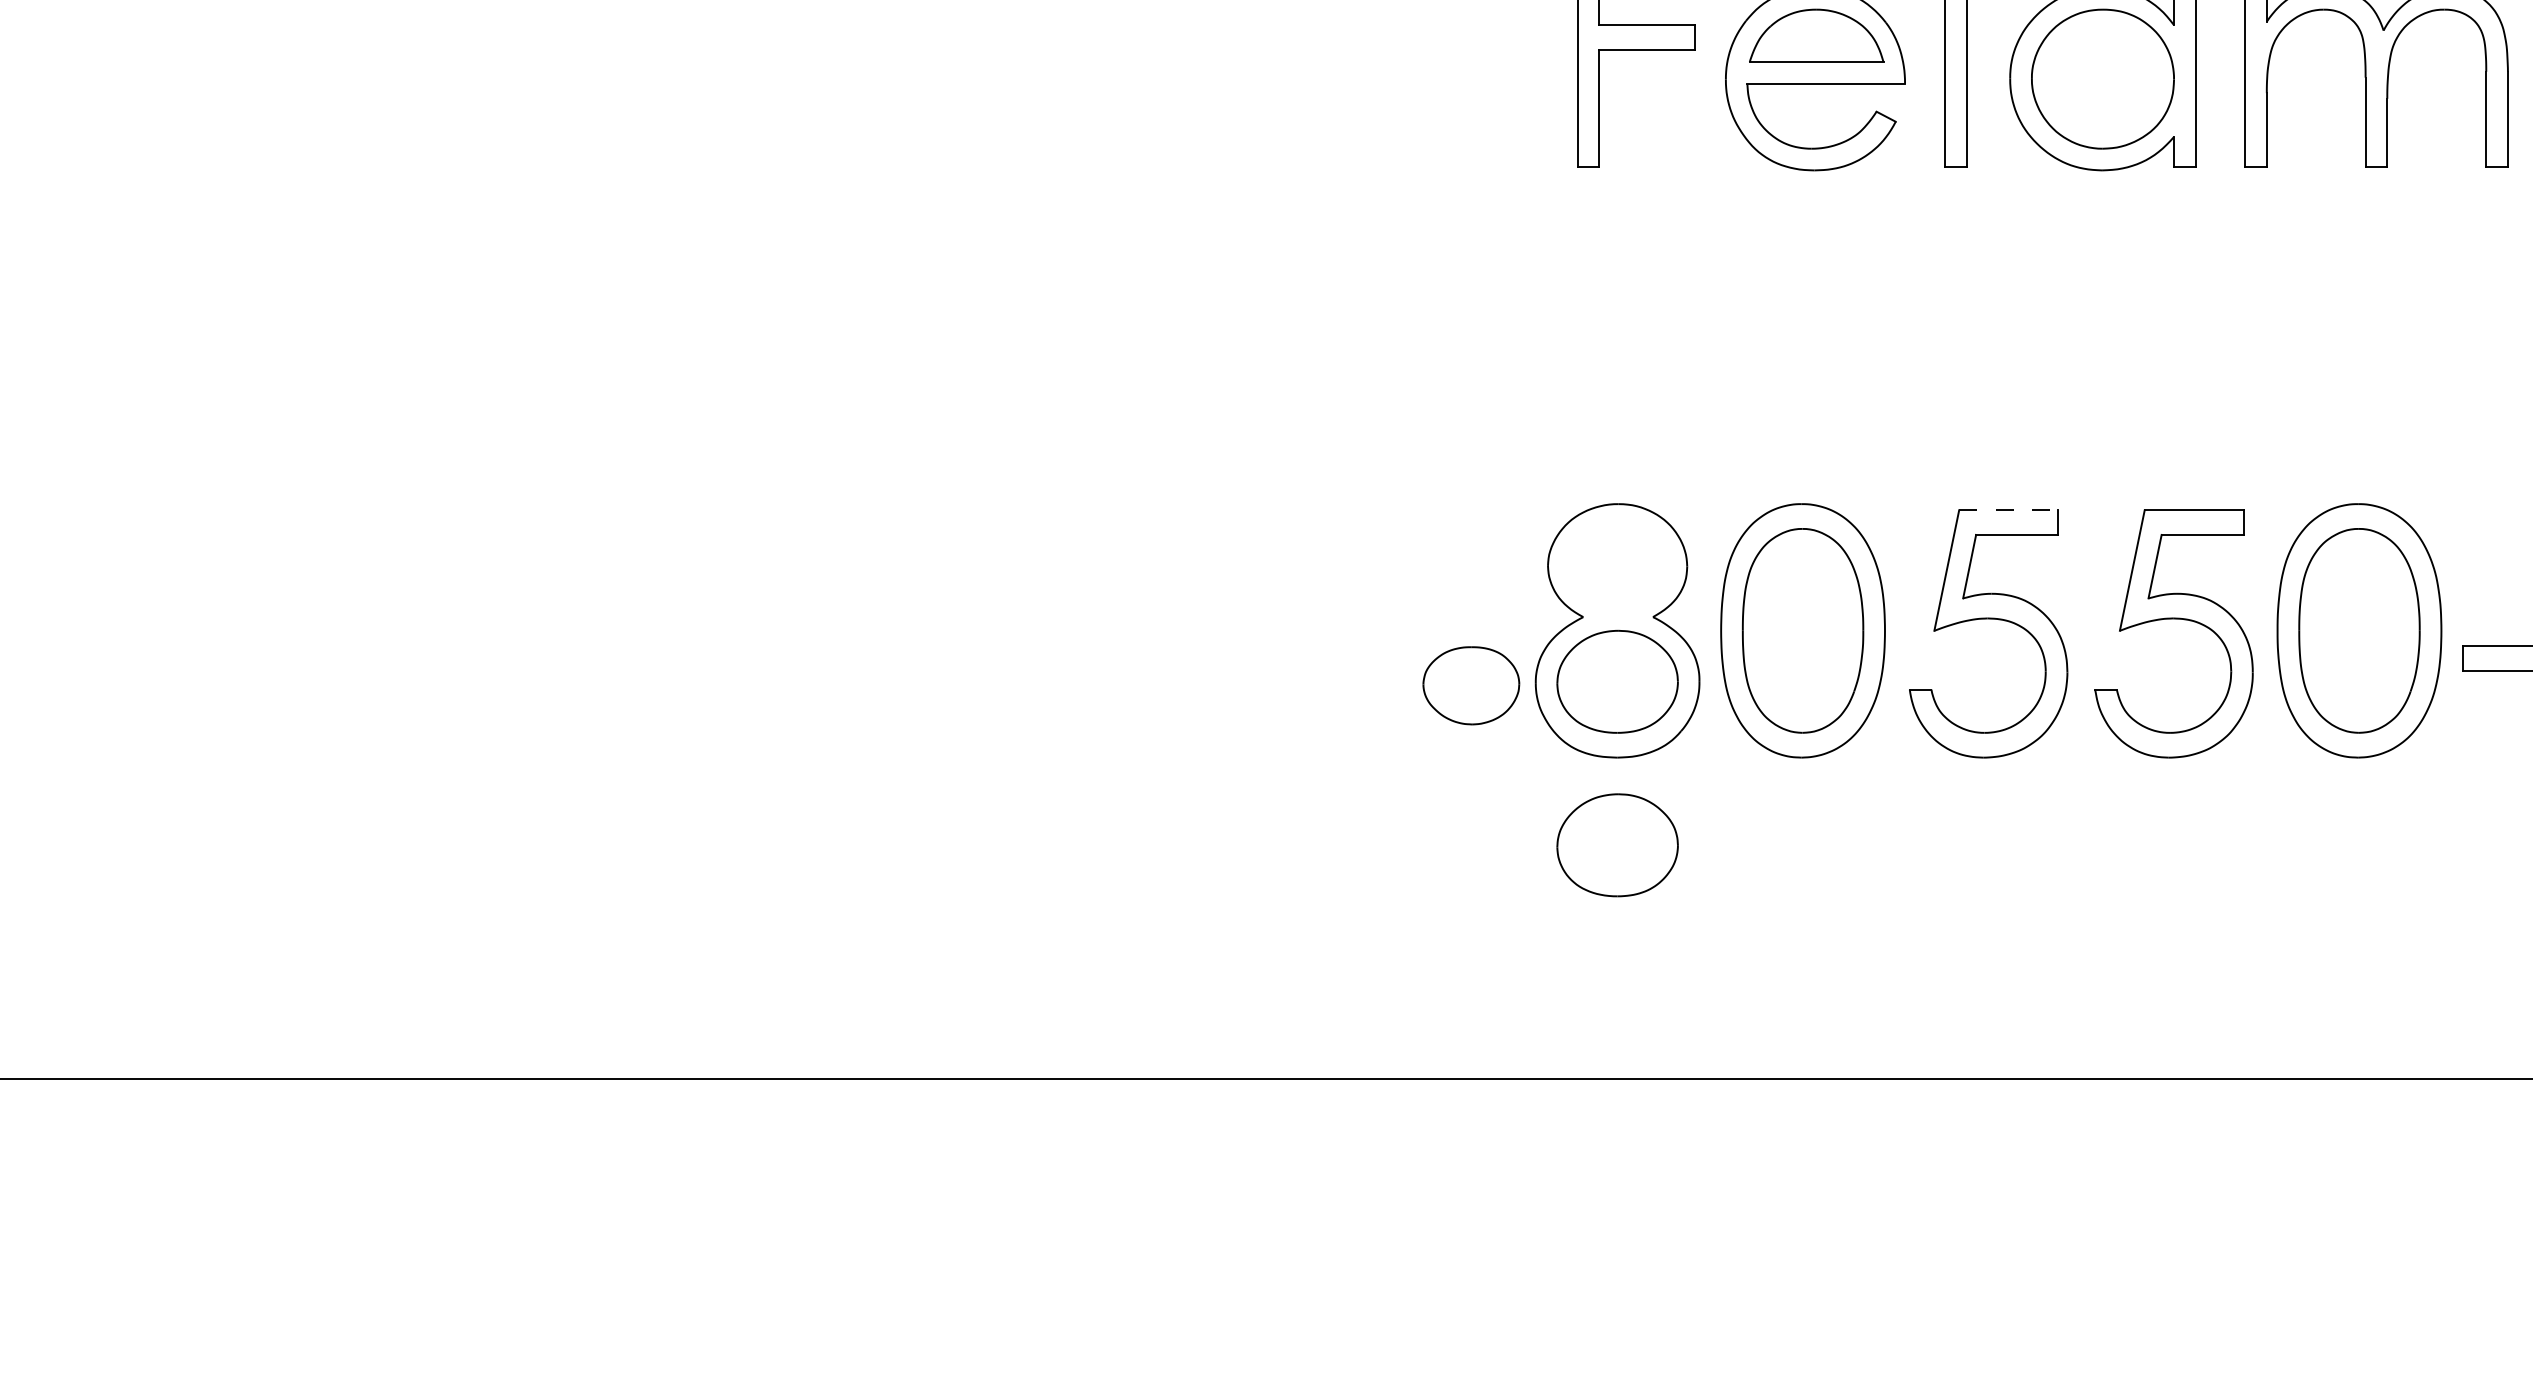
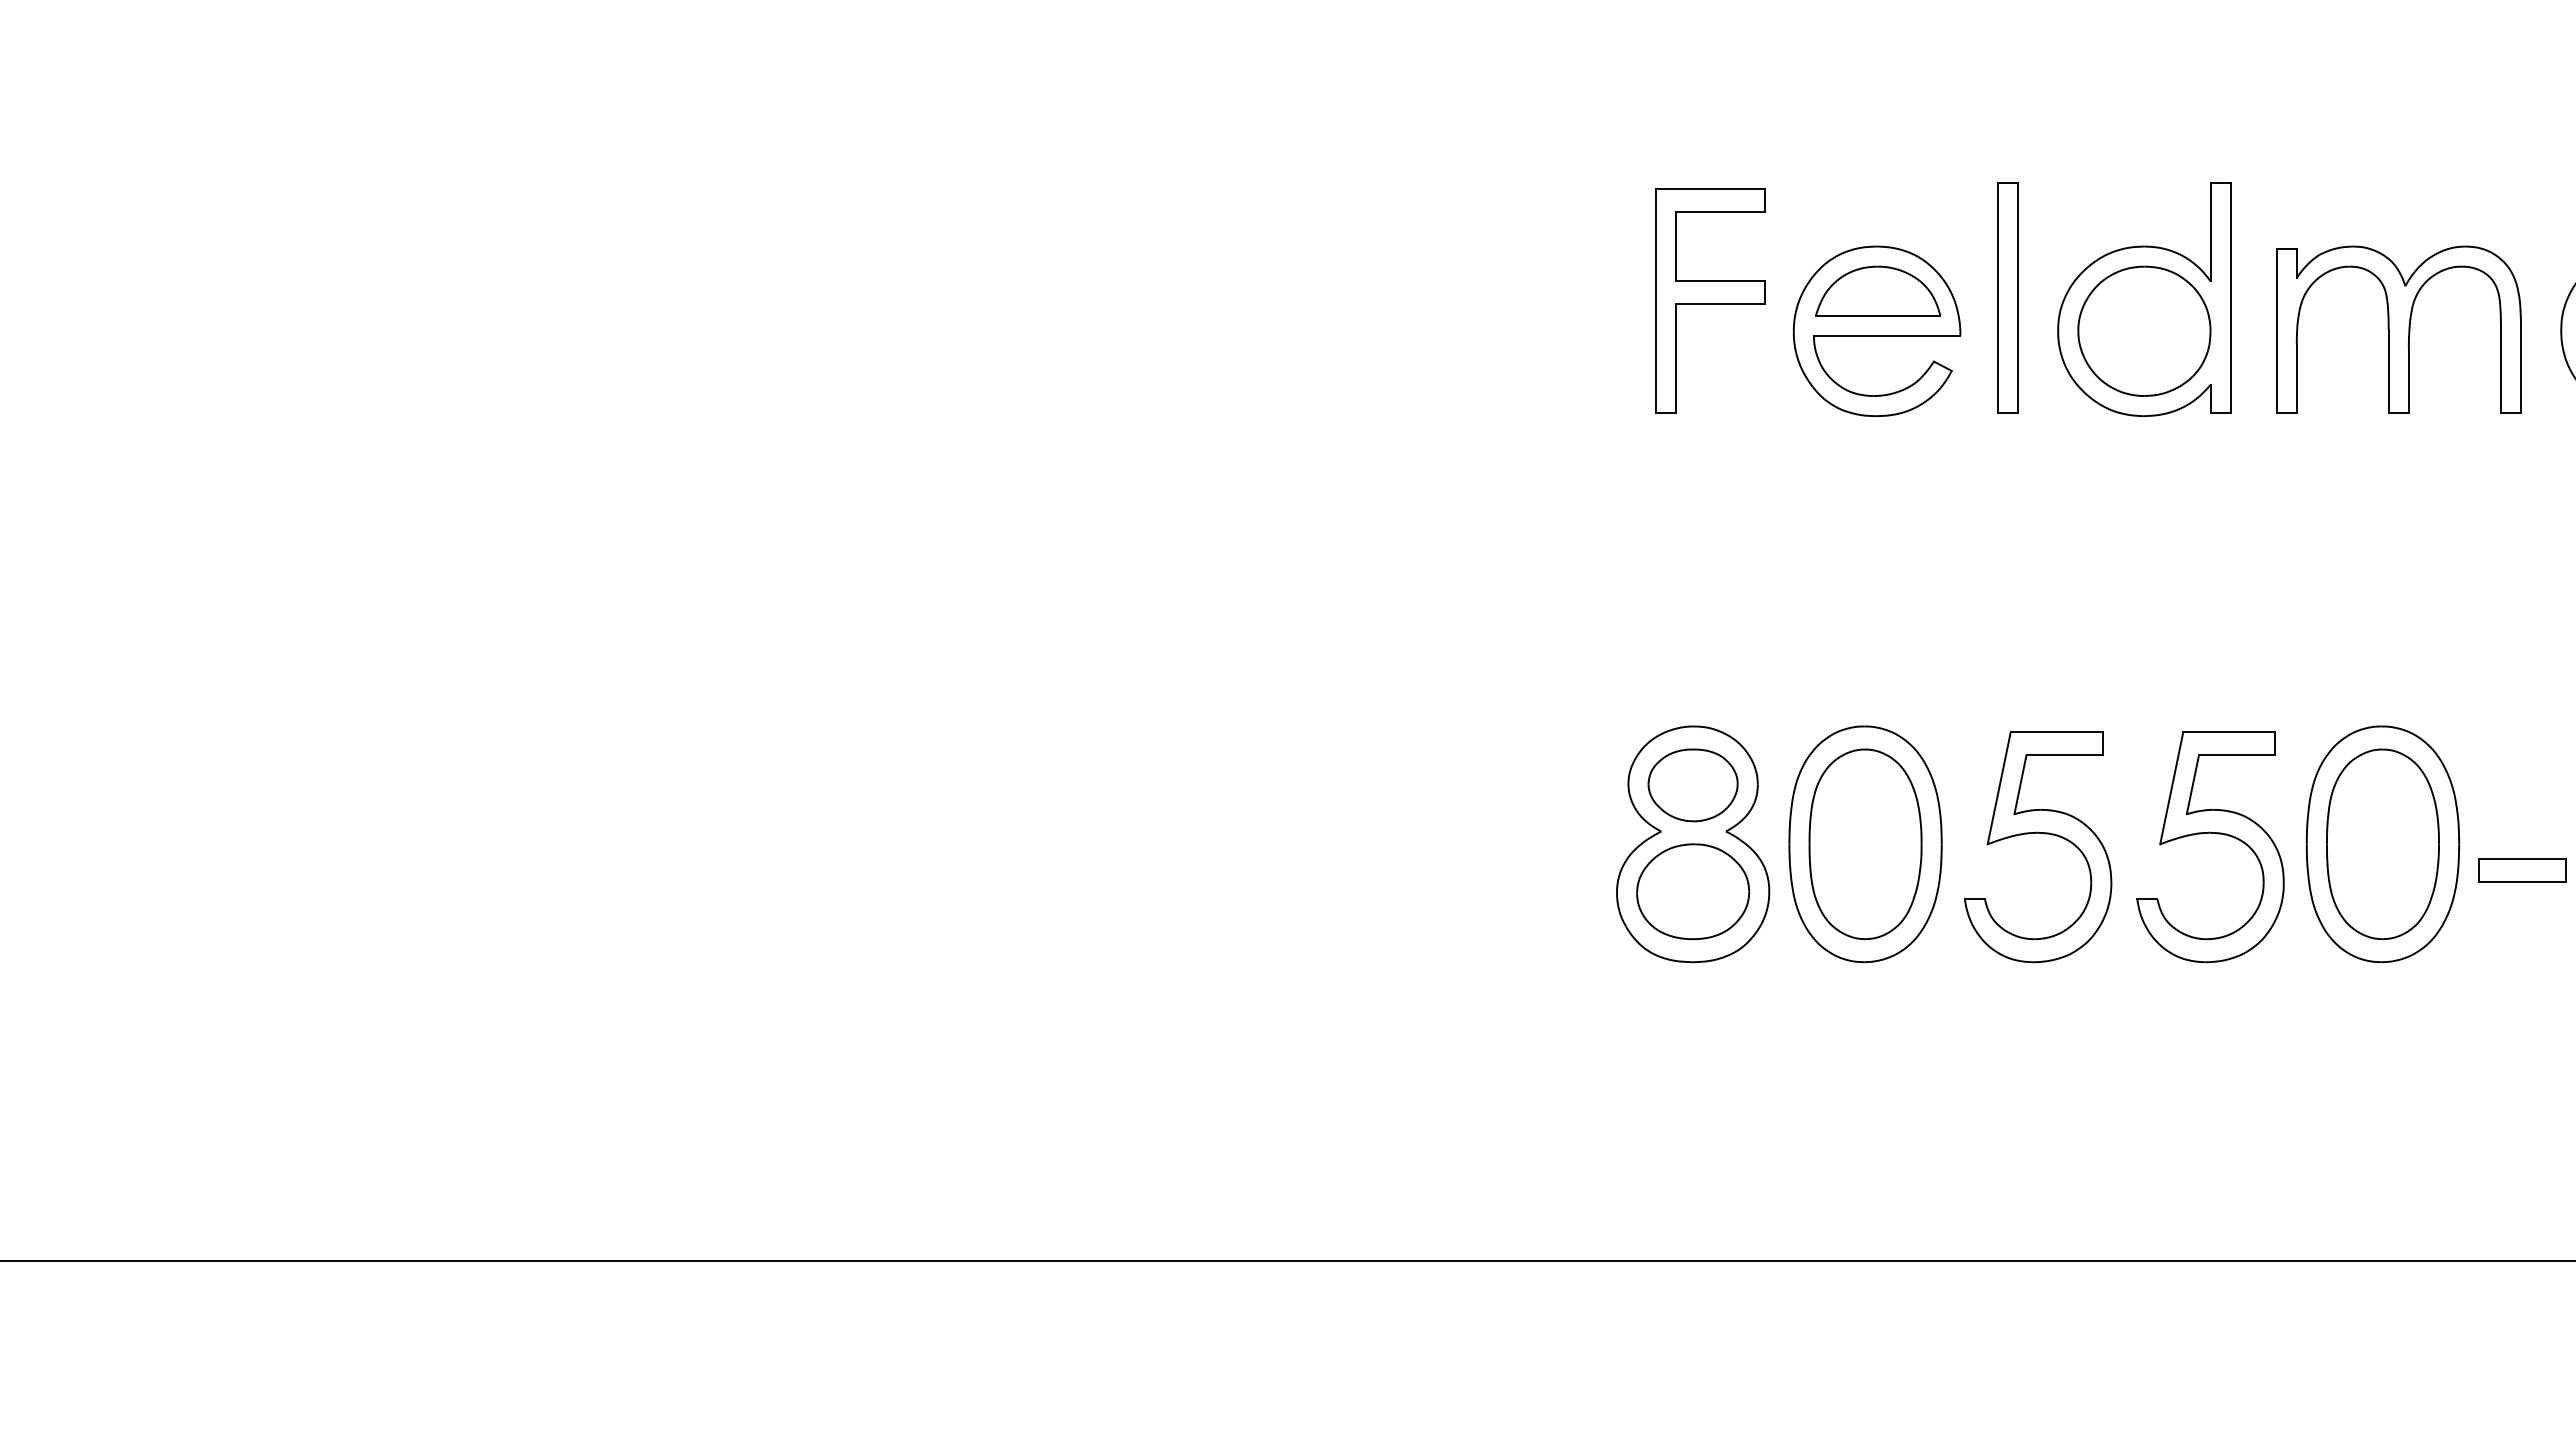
line: (2009, 510) -> (2057, 732), dashed -> solid
part: (1470, 685) -> (1692, 785), moved
part: (1618, 845) -> (1693, 1043), removed

